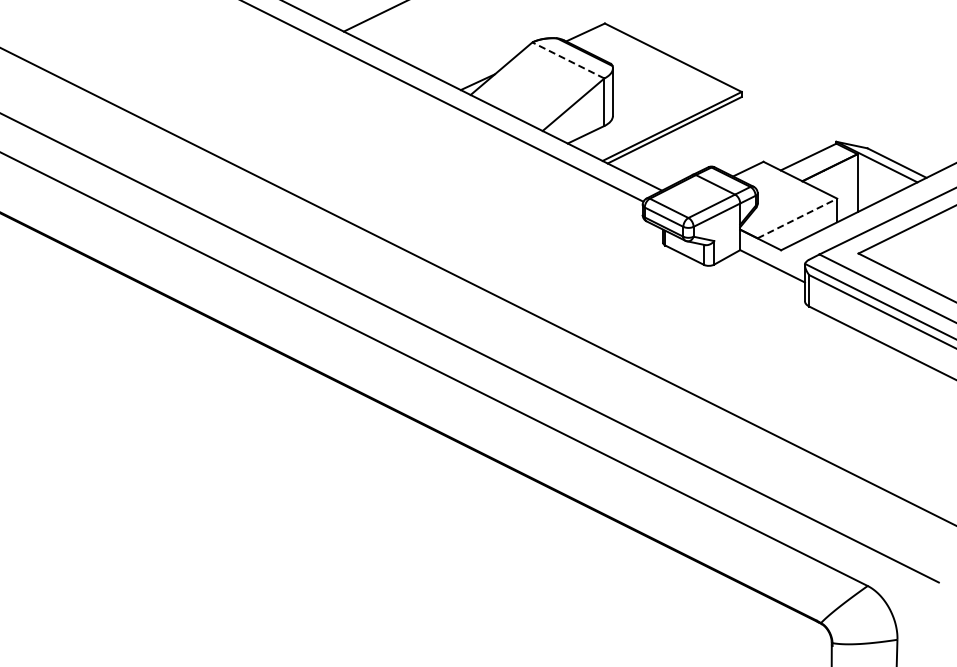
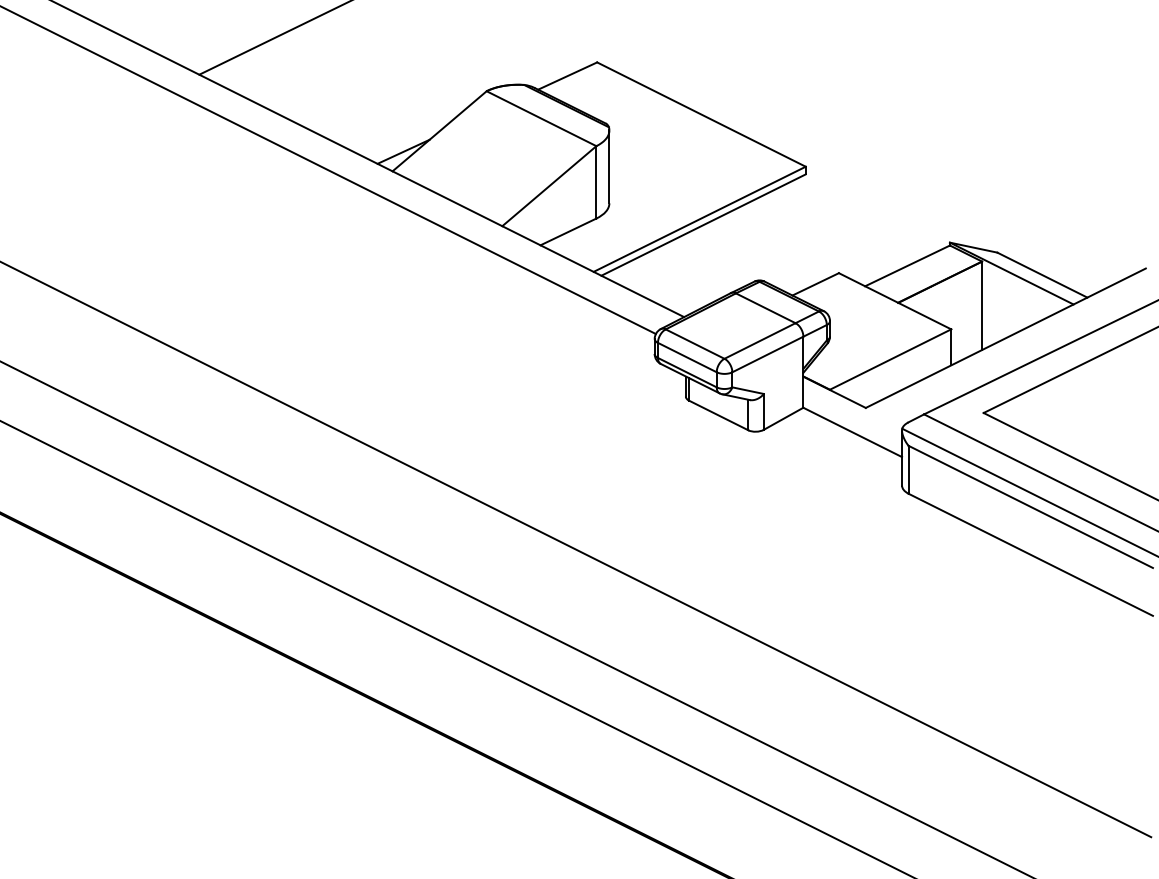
line: (567, 60) -> (540, 118), dashed -> solid
line: (797, 218) -> (890, 359), dashed -> solid

